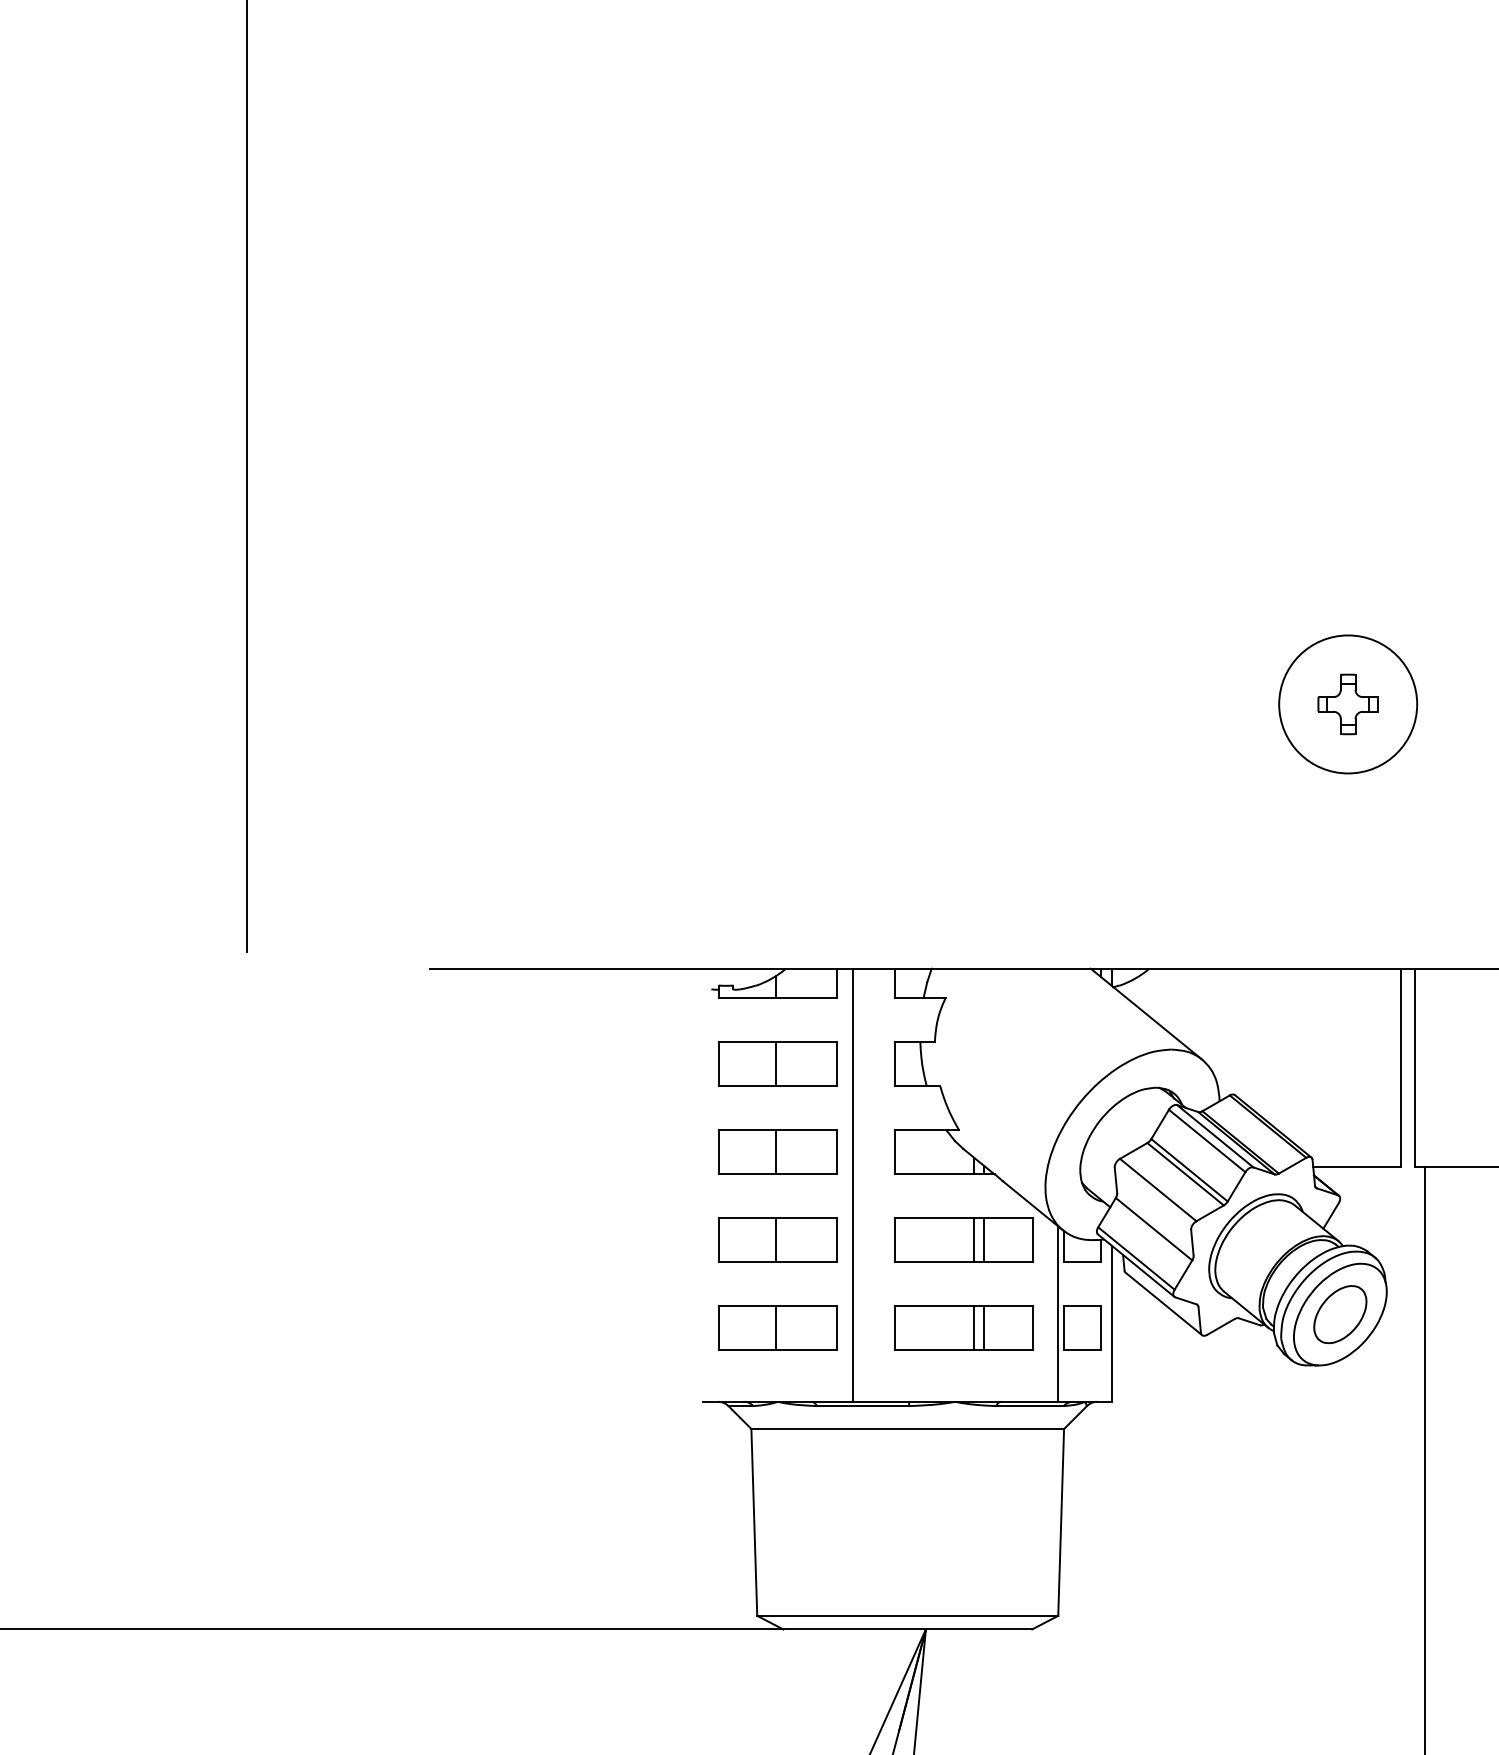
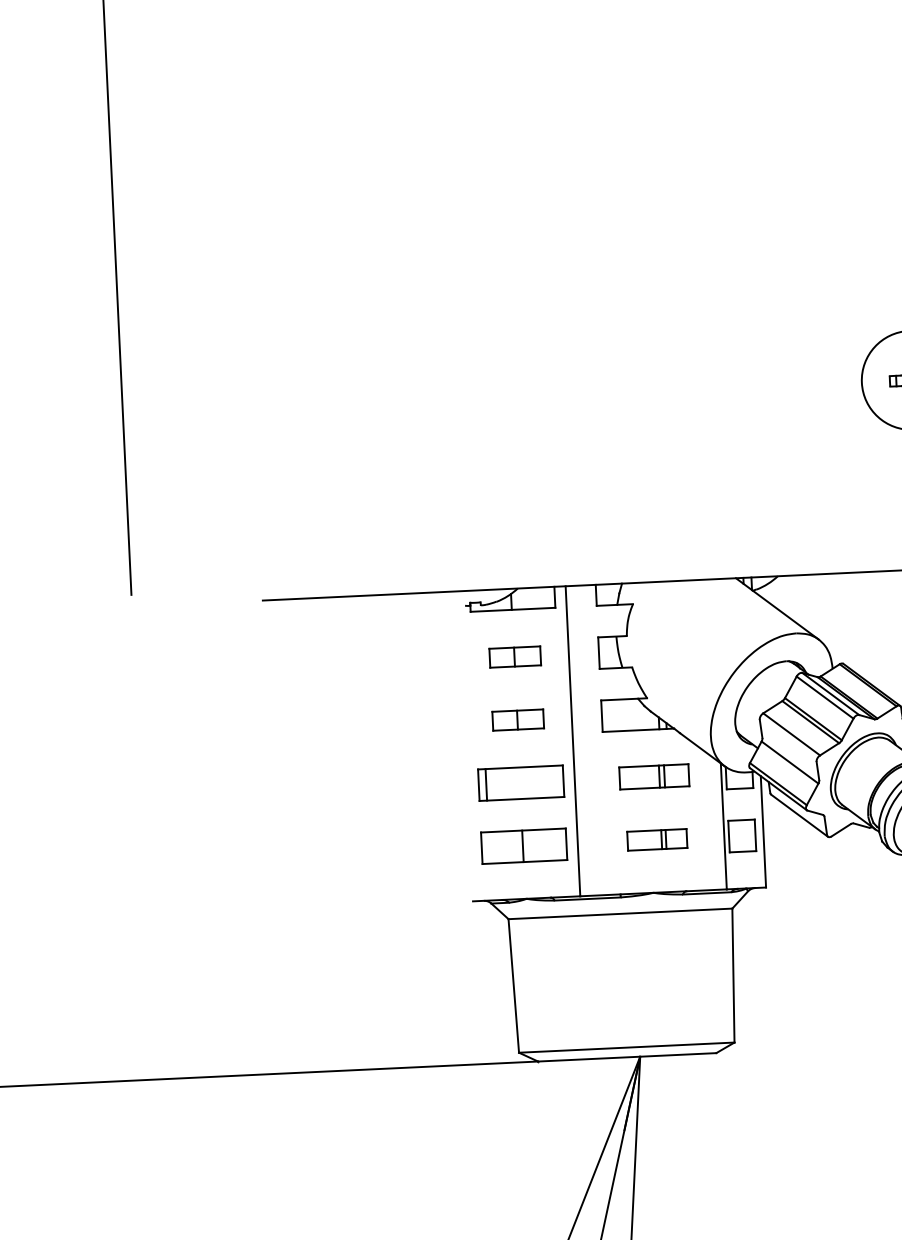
part: (777, 1063) -> (514, 656), size x0.6
part: (777, 1151) -> (517, 719), size x0.6
part: (963, 1239) -> (653, 776), size x0.7
line: (776, 1240) -> (486, 784), moved
part: (963, 1327) -> (656, 839), size x0.6

